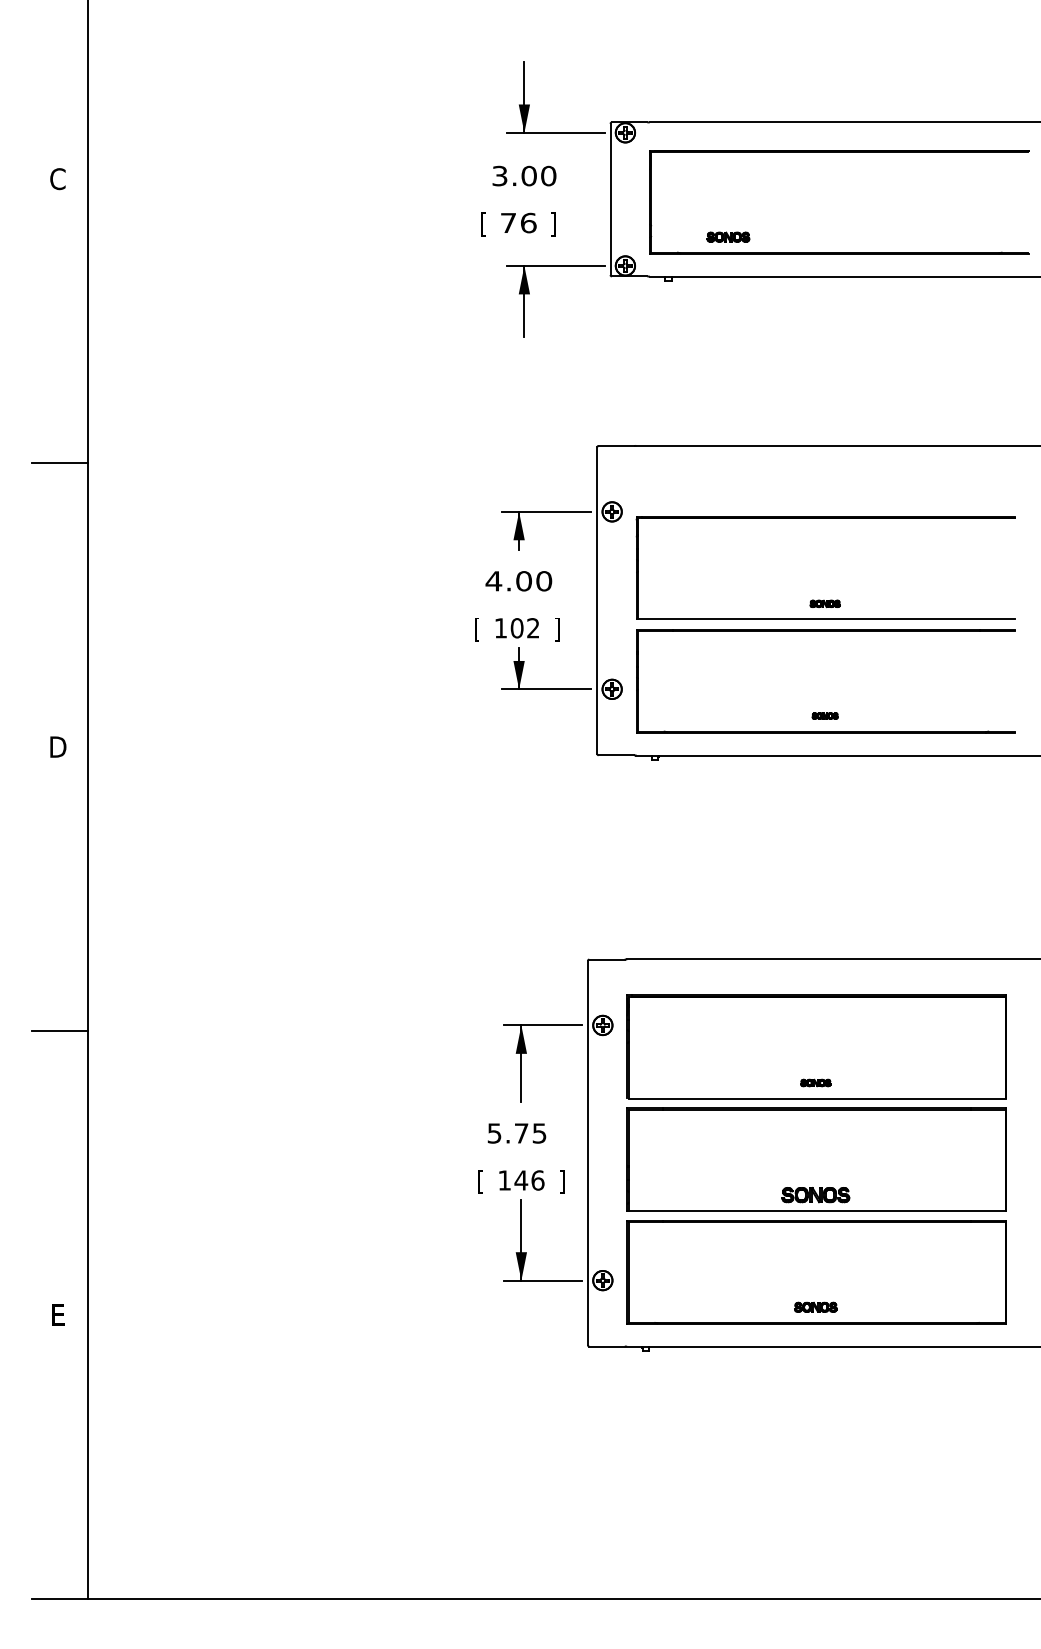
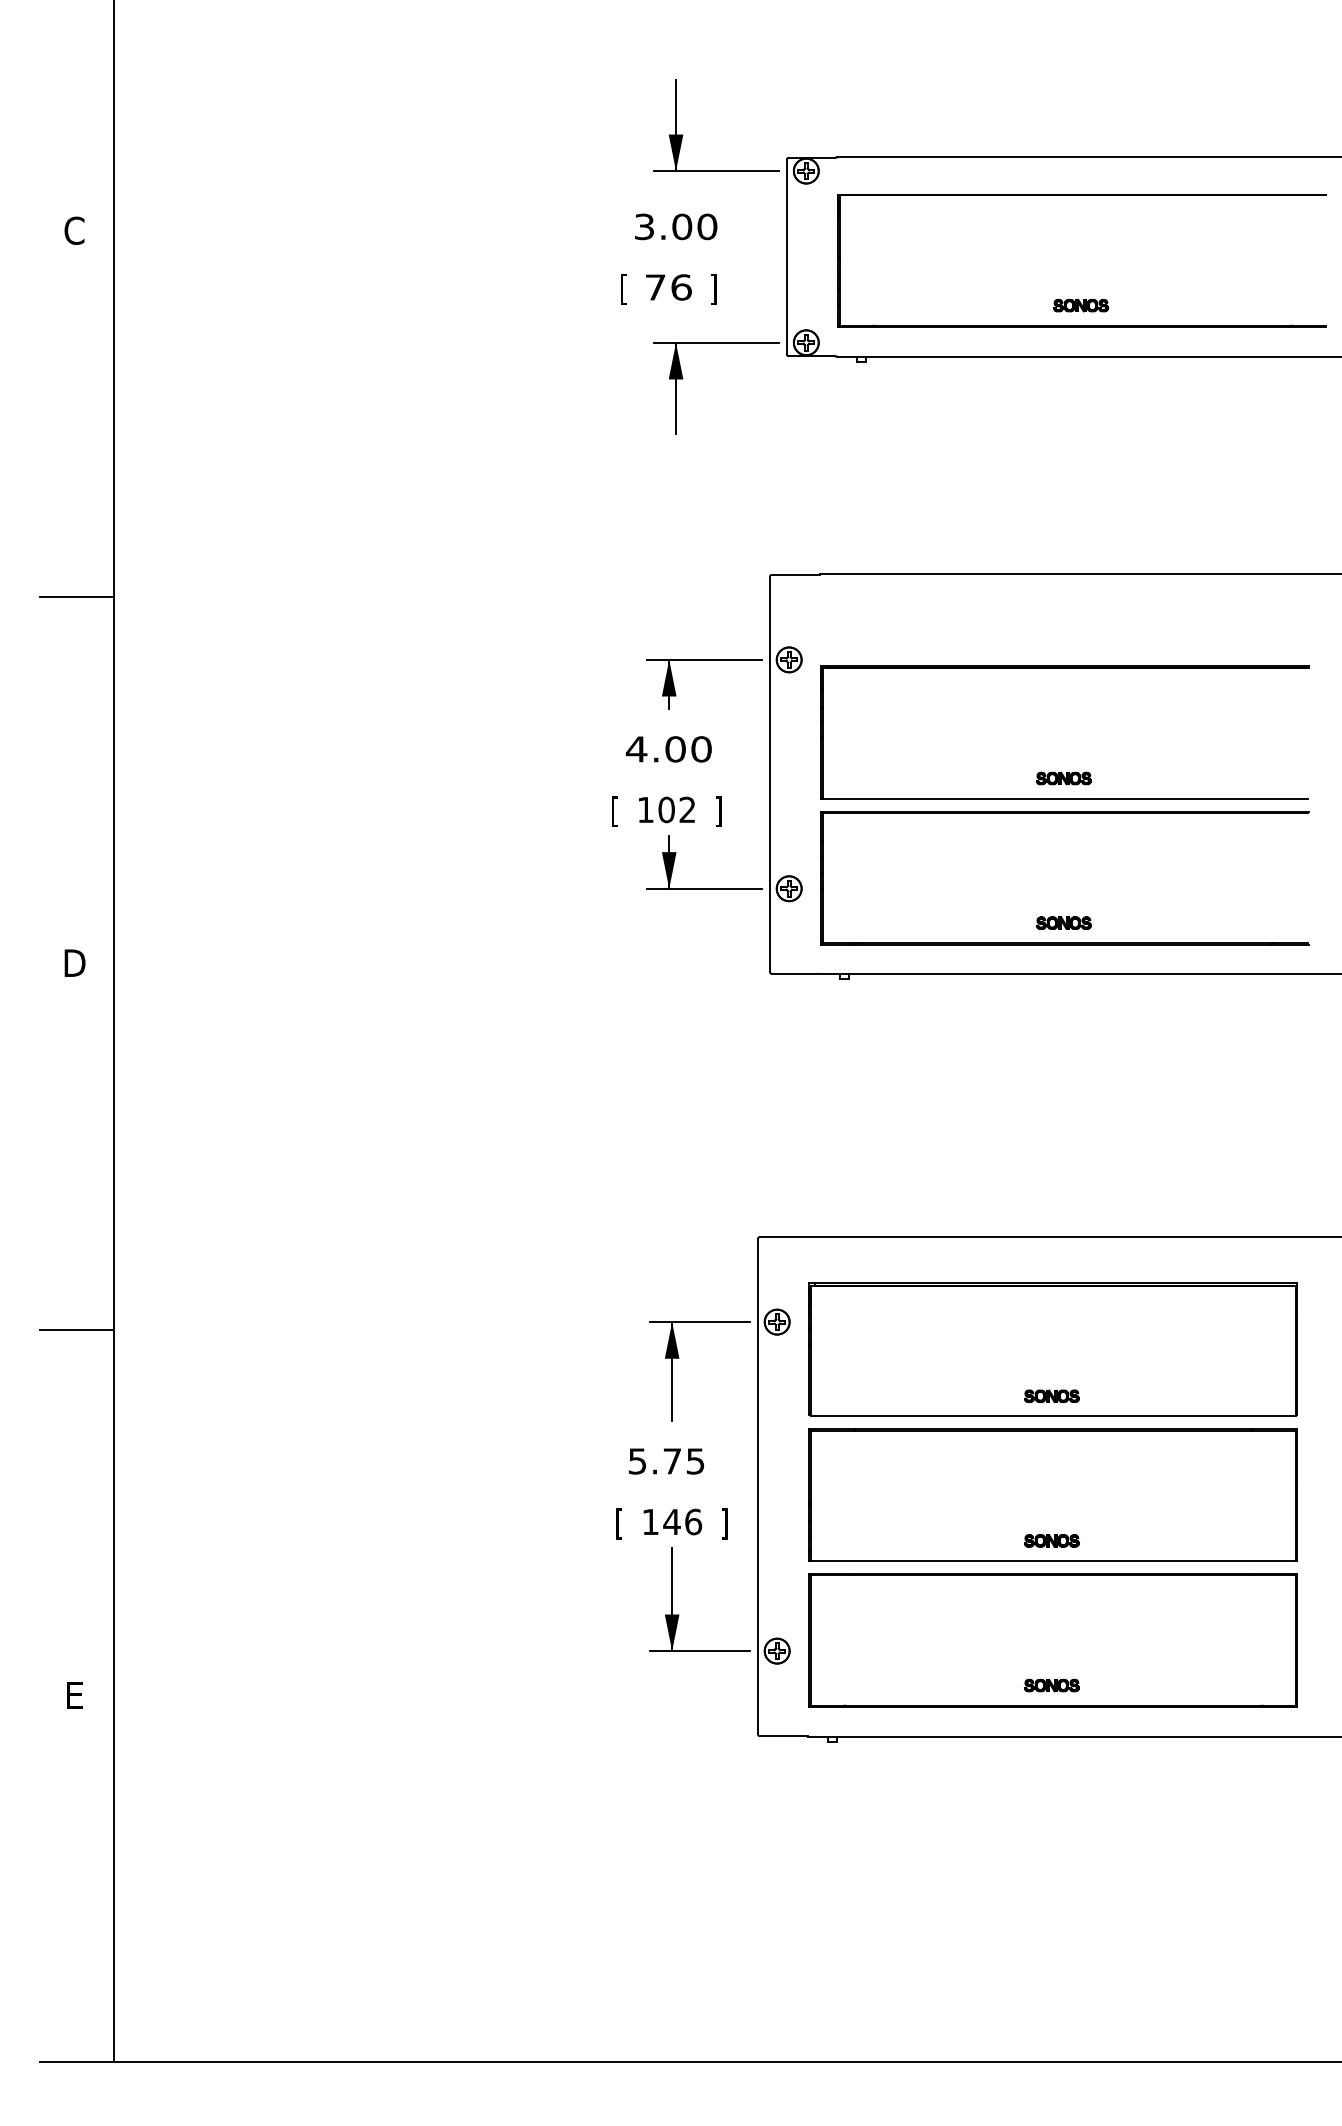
part: (727, 237) -> (1080, 305), moved
part: (824, 603) -> (1063, 778), size x1.43
part: (824, 715) -> (1063, 922), size x1.67
part: (815, 1083) -> (1051, 1396), size x1.43
part: (815, 1194) -> (1051, 1540), size x0.62

